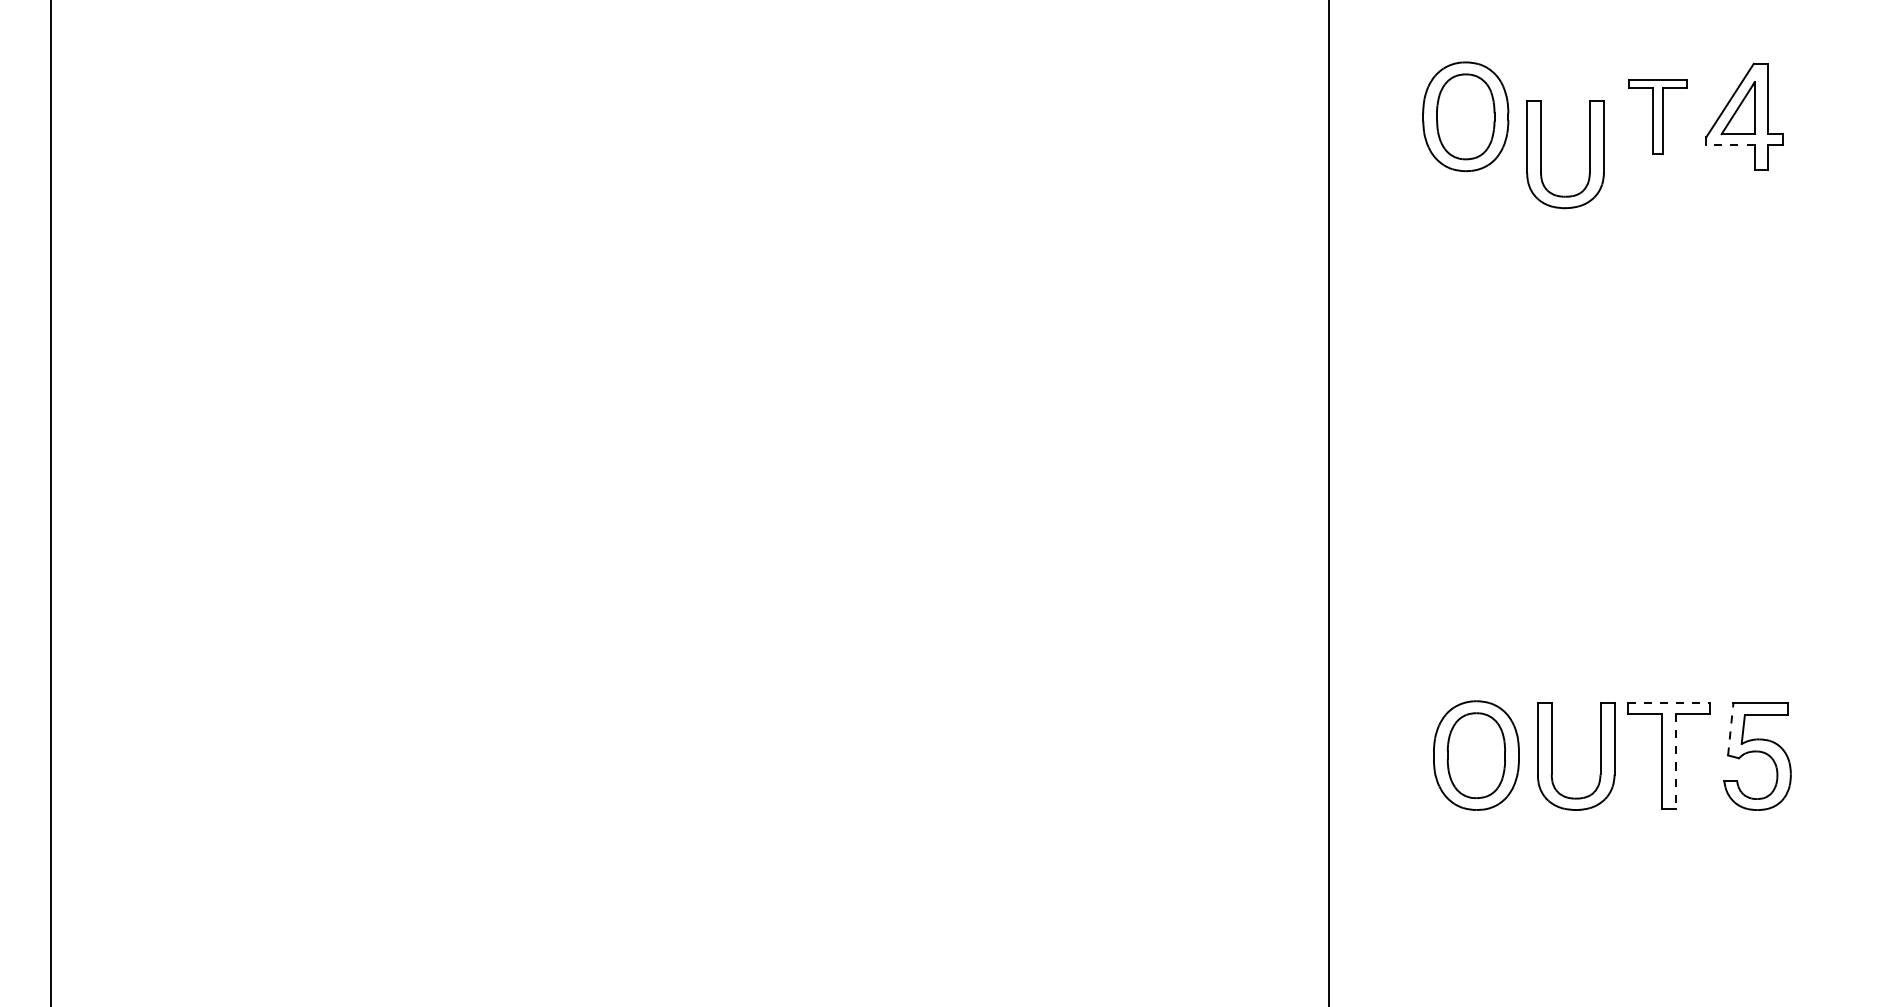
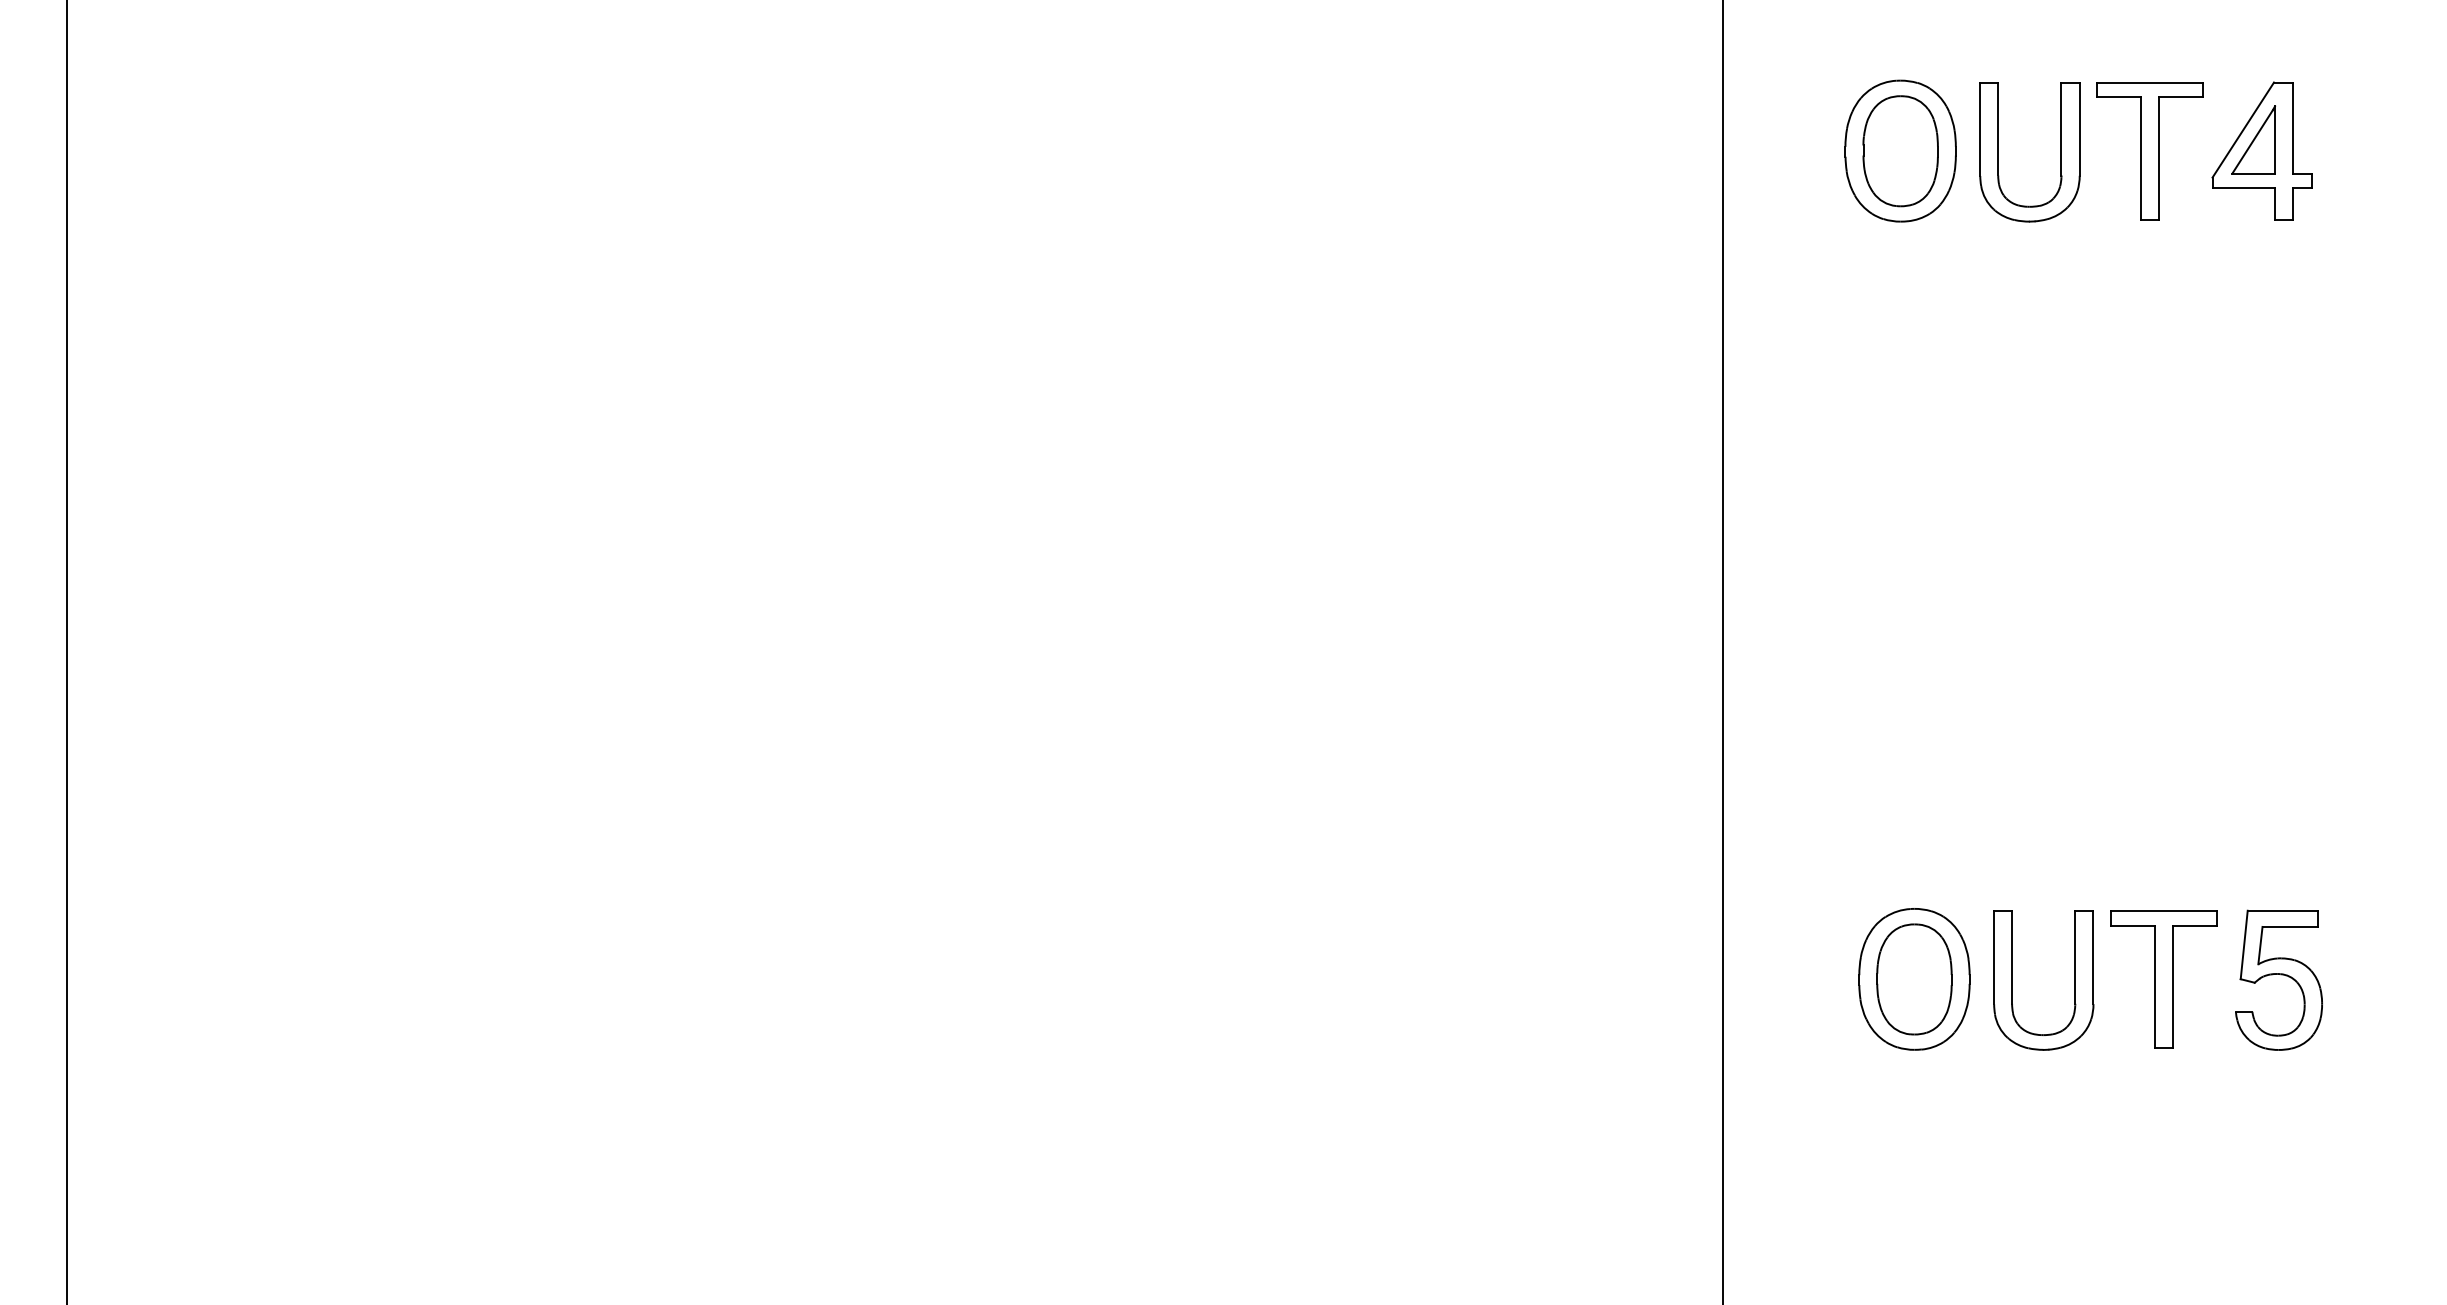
part: (1657, 117) -> (2149, 151), size x1.43
line: (1730, 144) -> (2243, 187), dashed -> solid
part: (1541, 154) -> (1998, 152), moved
line: (1669, 702) -> (2164, 910), dashed -> solid
line: (1730, 728) -> (2244, 944), dashed -> solid
line: (1675, 761) -> (2172, 987), dashed -> solid

